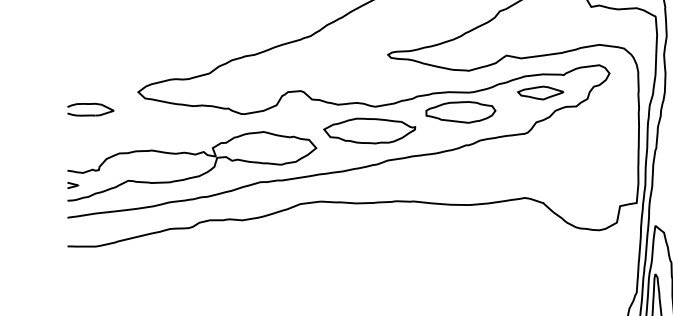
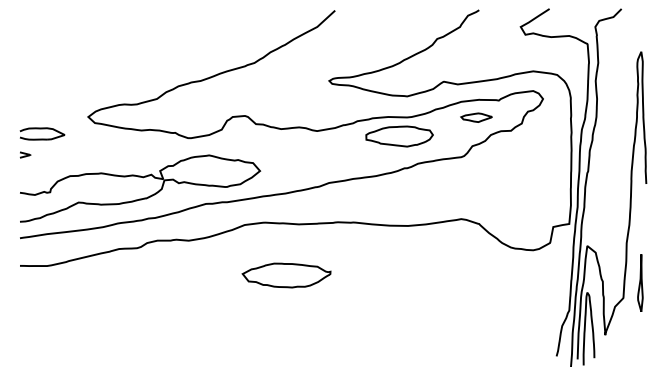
part: (540, 92) -> (476, 117), size x0.7
part: (369, 131) -> (286, 275), moved
part: (73, 184) -> (25, 154), moved

